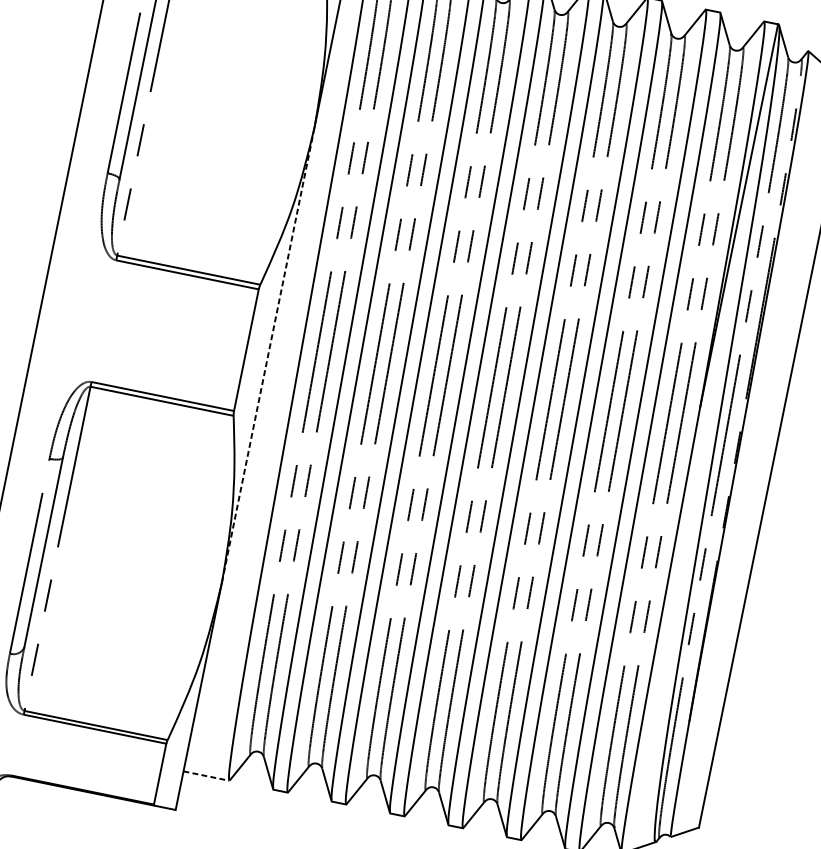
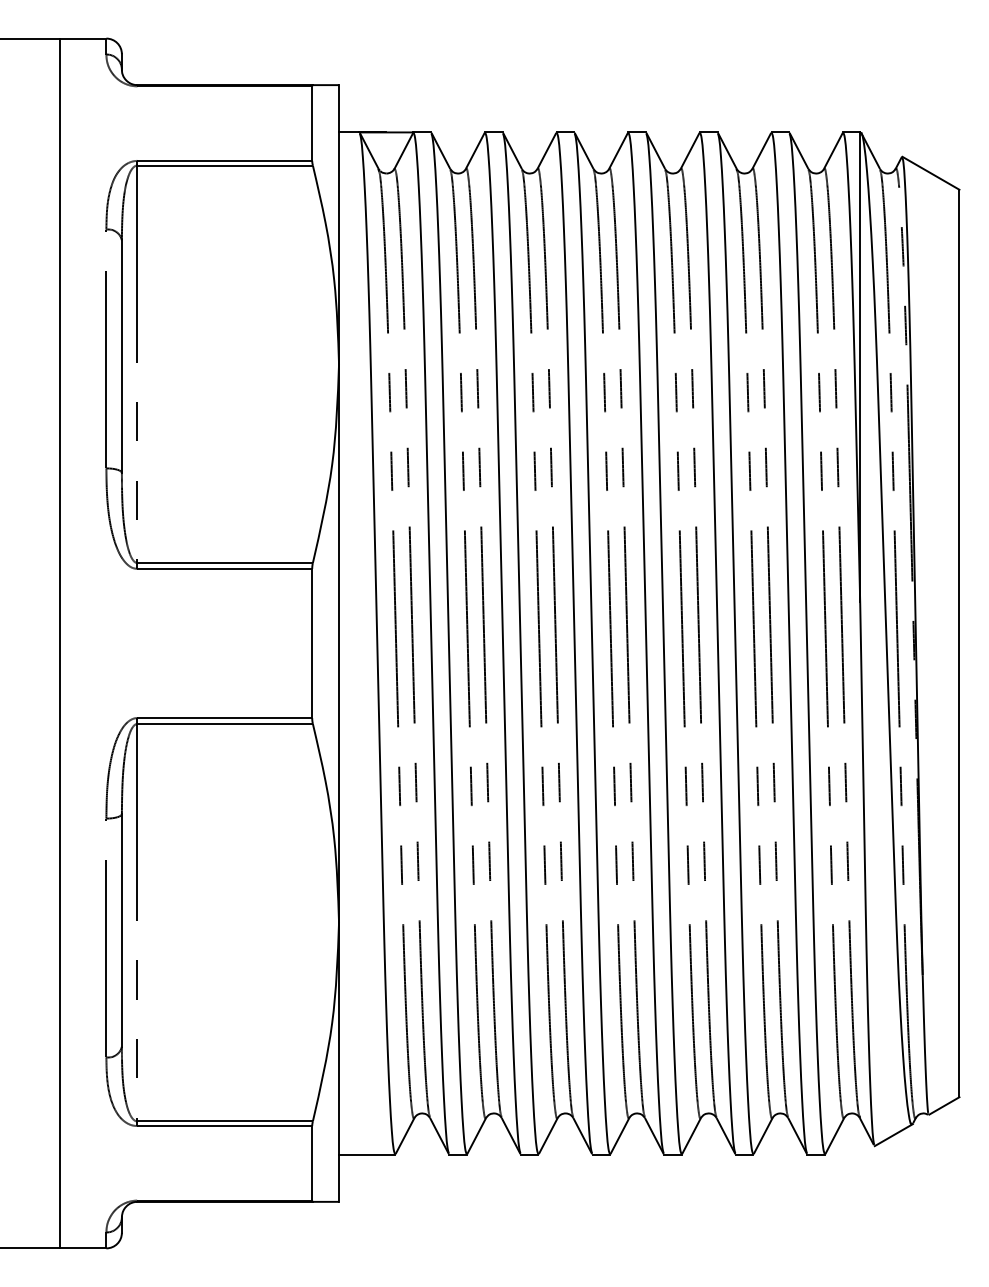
line: (268, 354) -> (339, 643), dashed -> solid
line: (206, 776) -> (367, 1154), dashed -> solid

